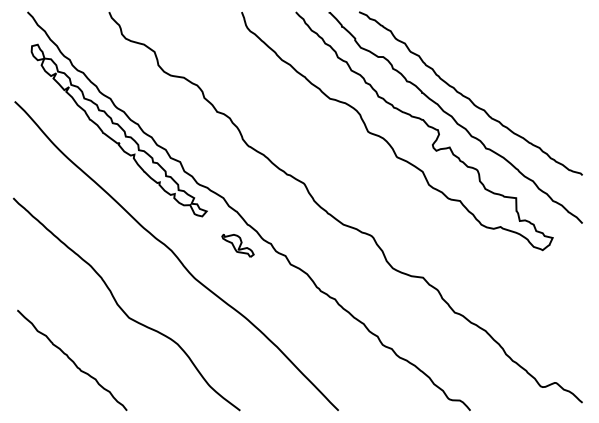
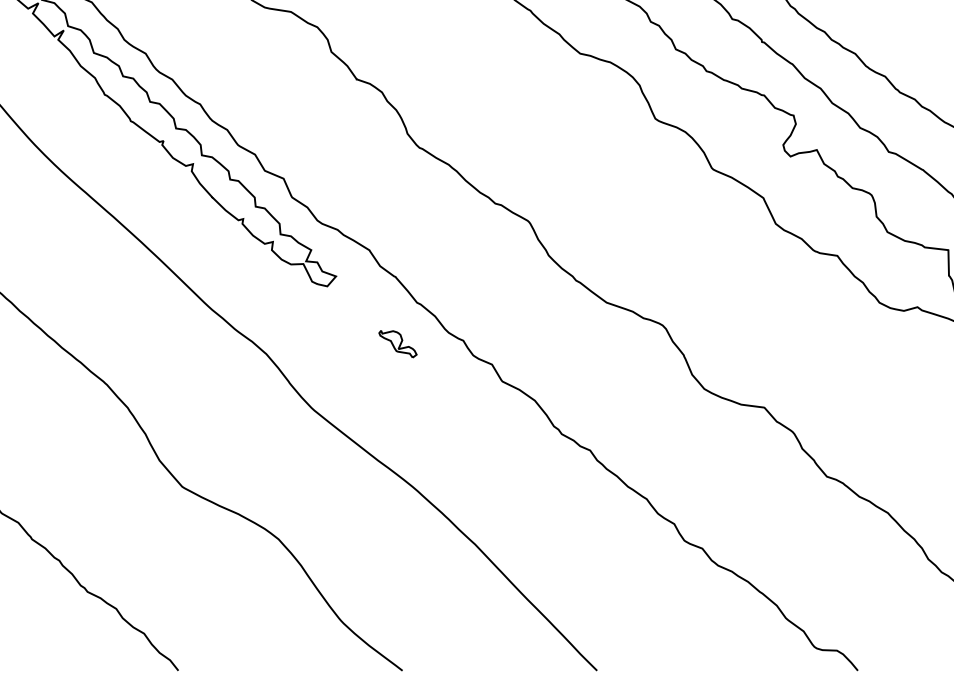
part: (237, 245) -> (396, 343), size x0.6

